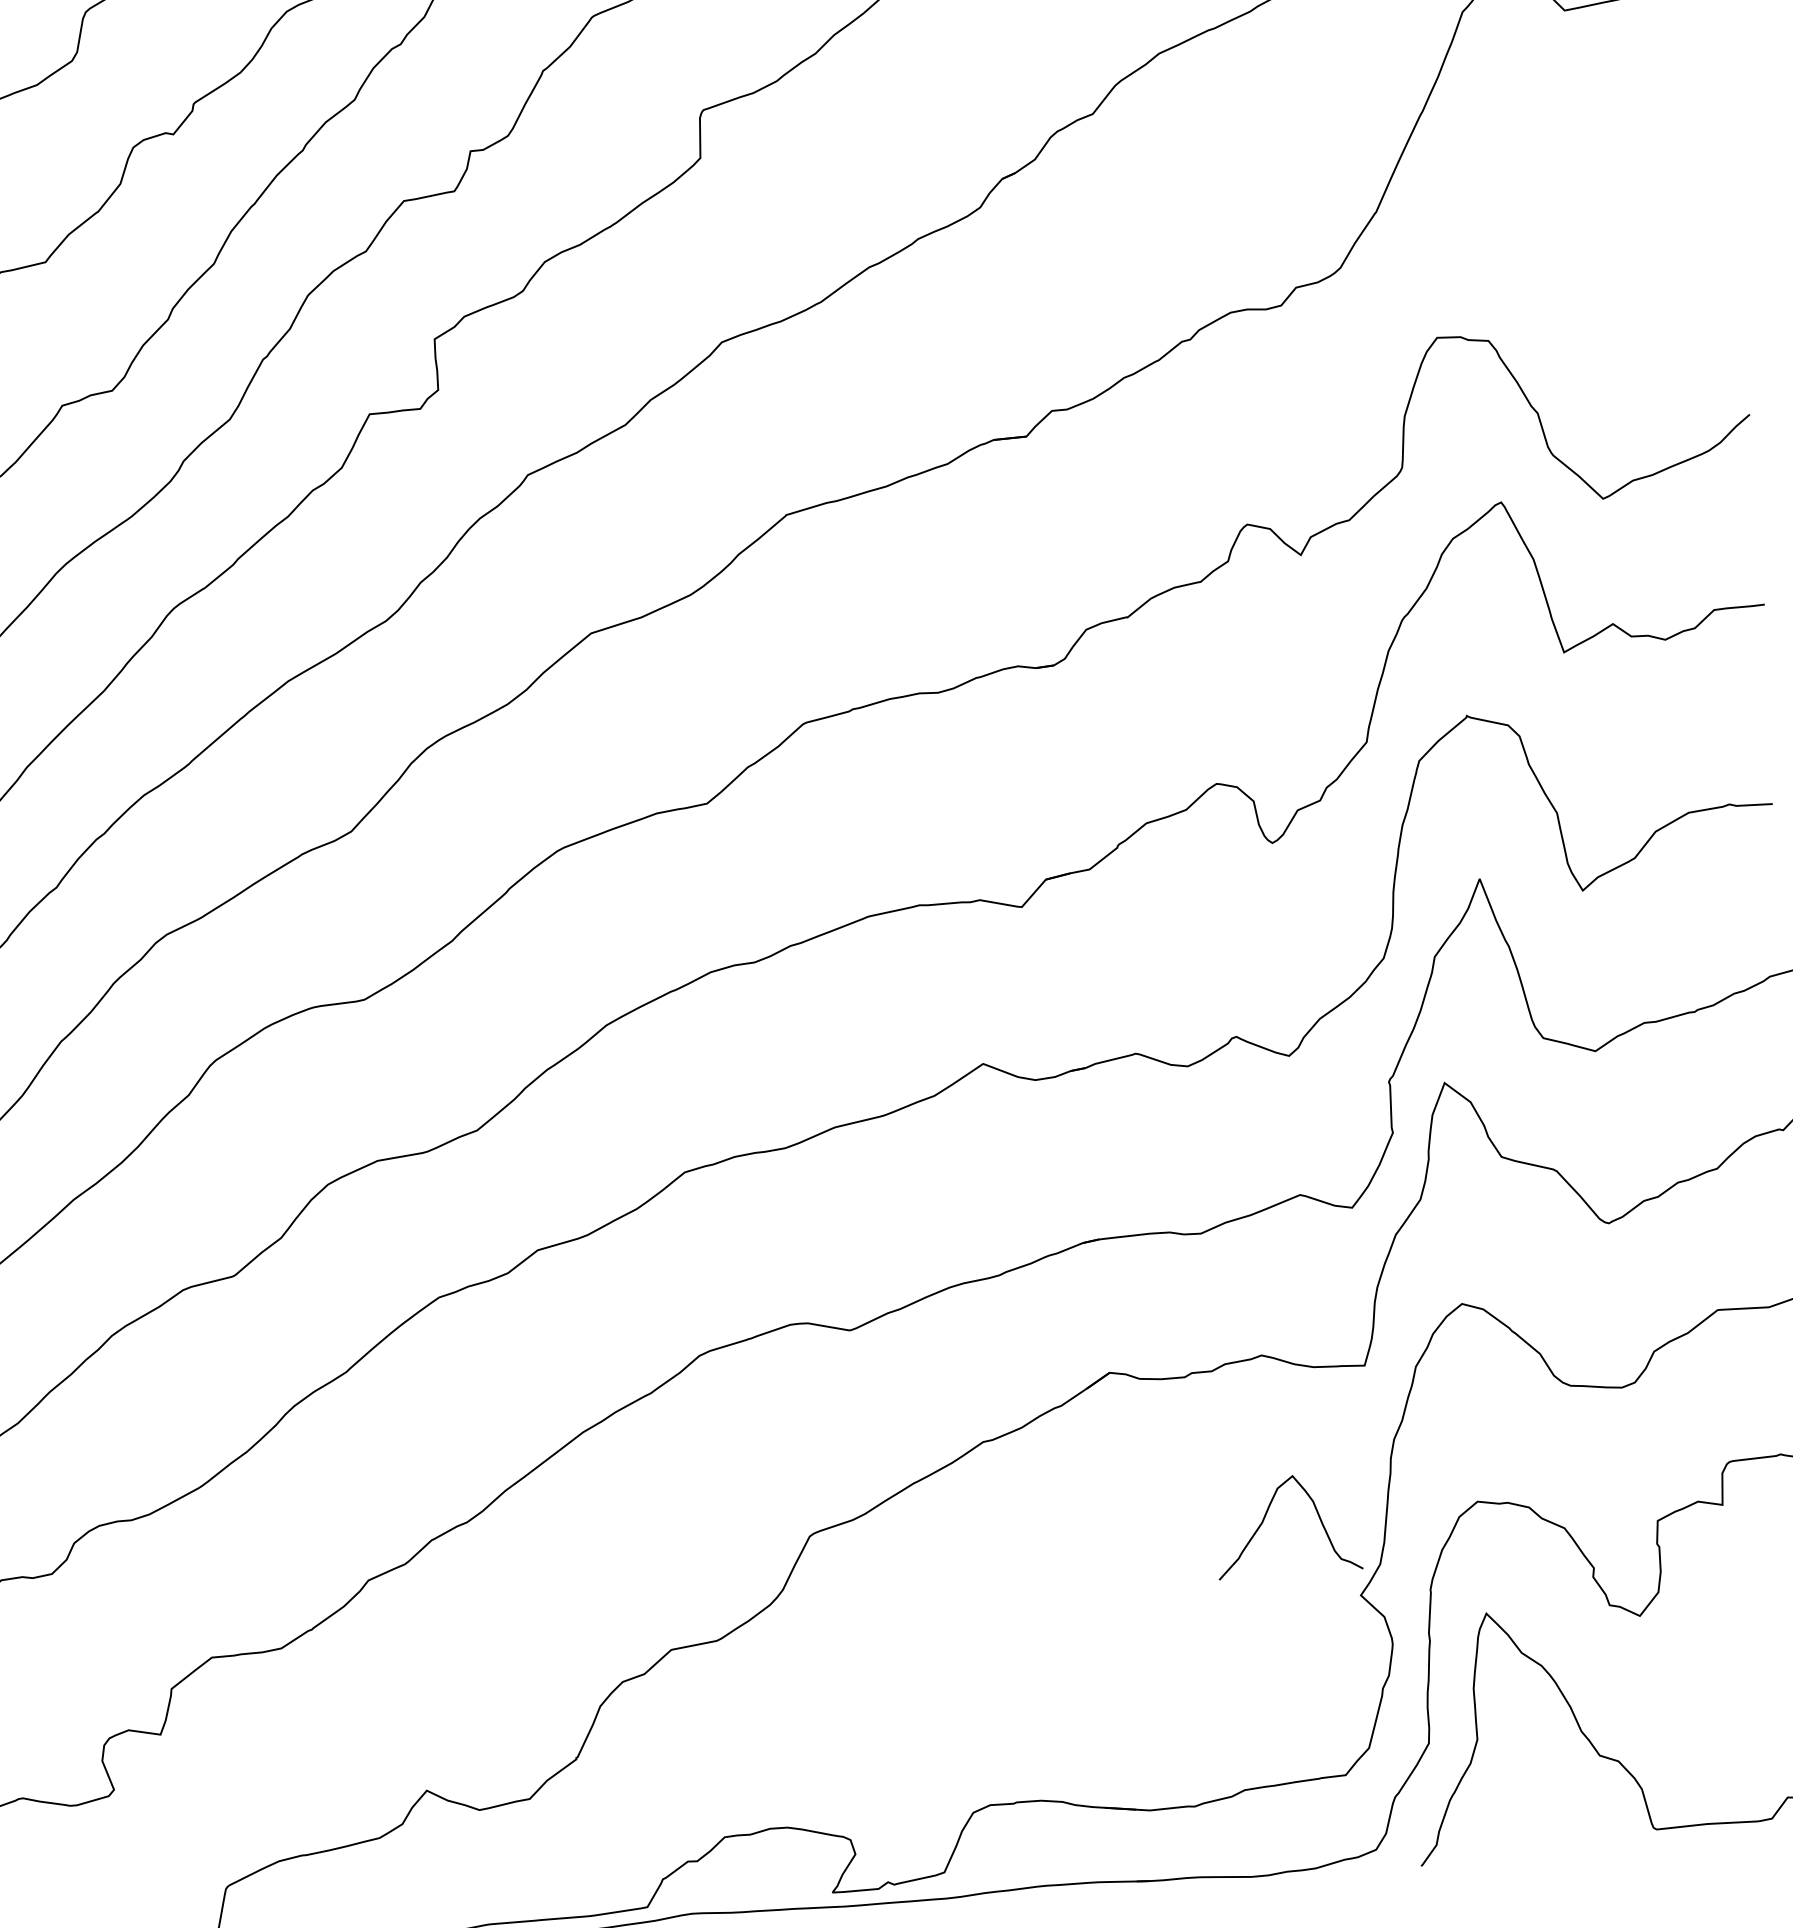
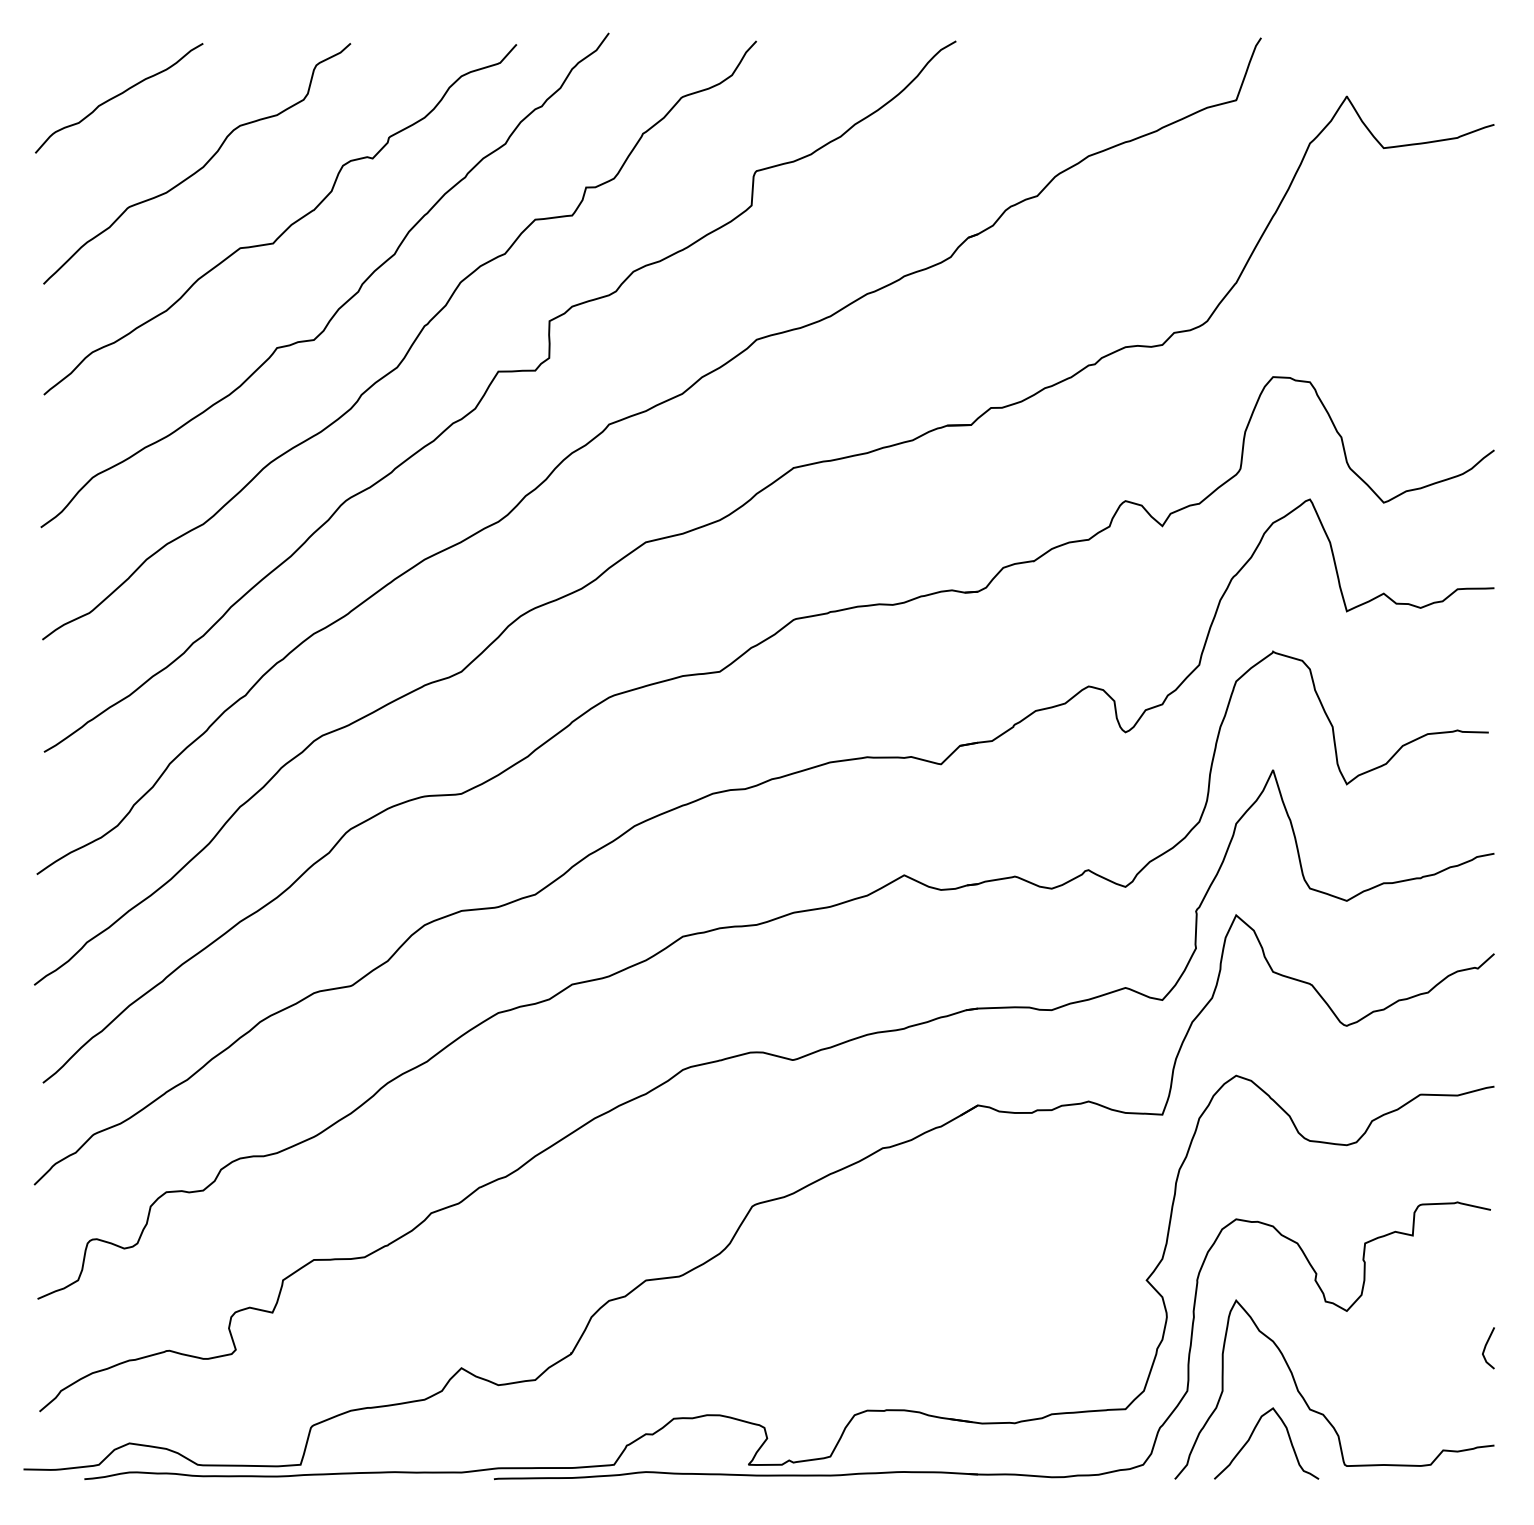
curve: (1267, 1515) -> (1252, 1435), moved

